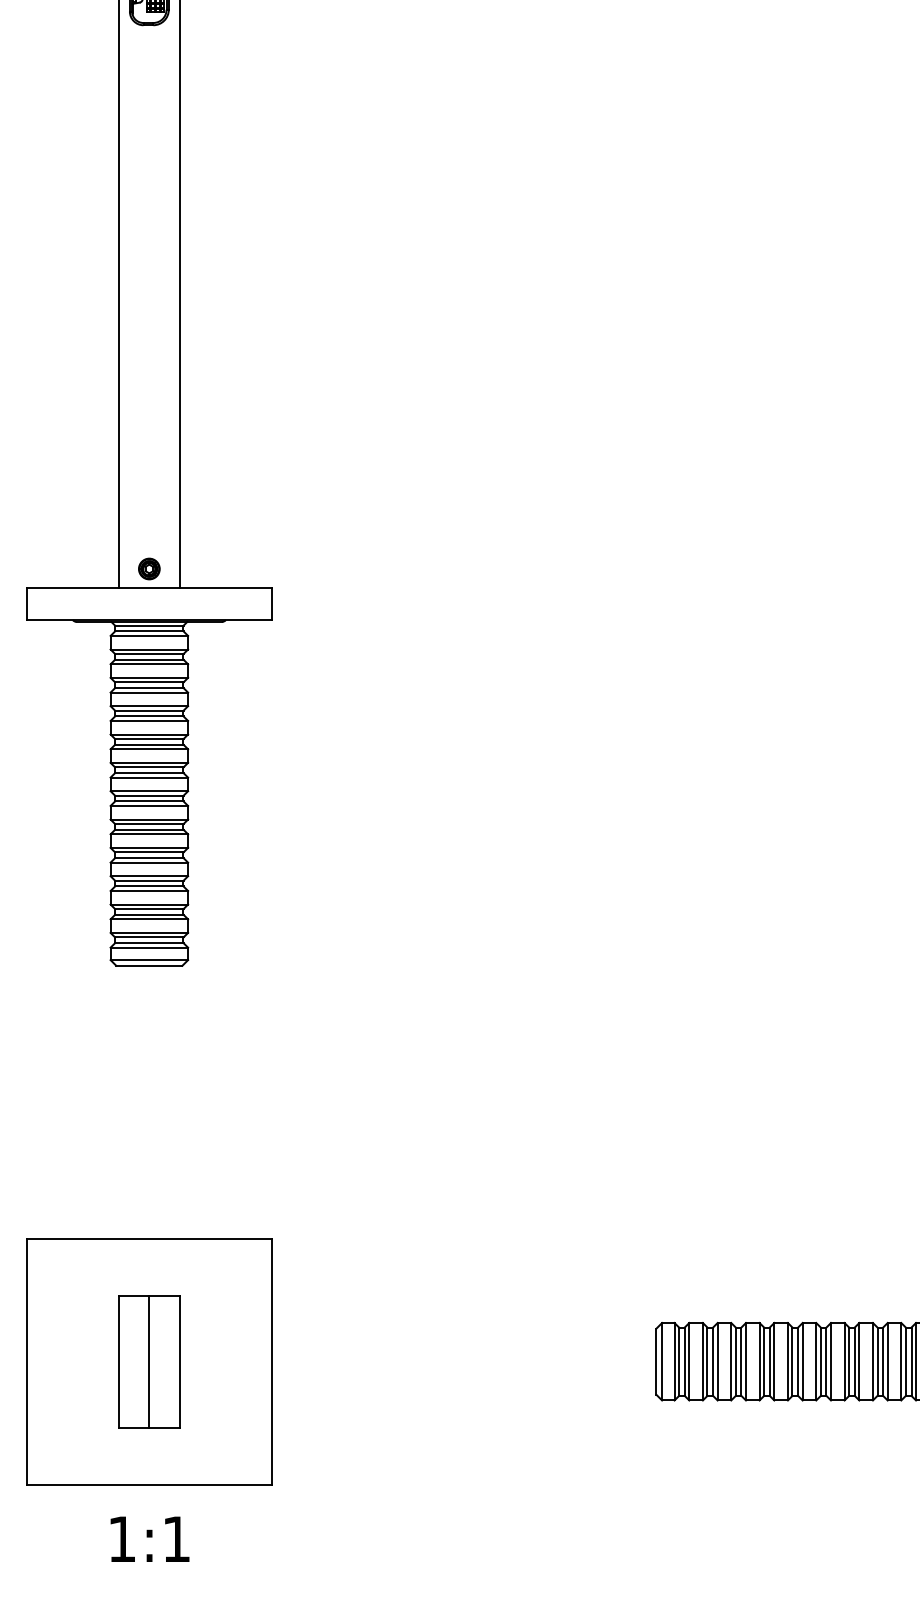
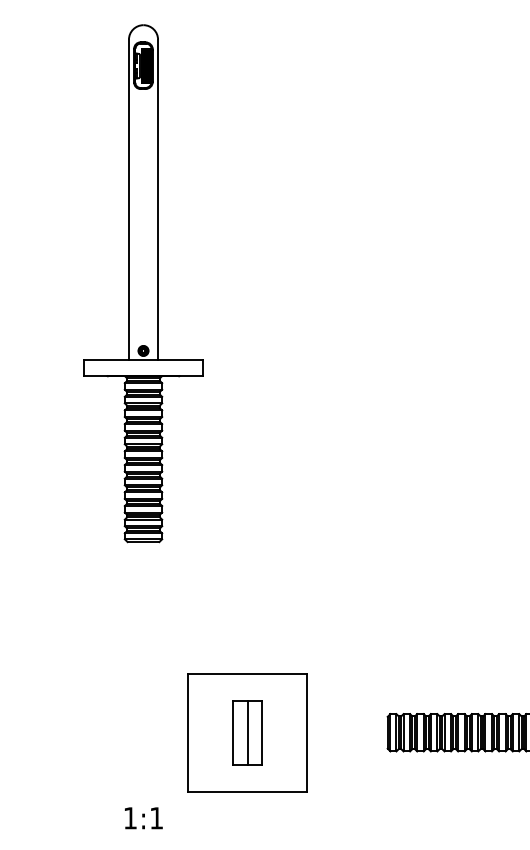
part: (149, 1361) -> (247, 732), moved

